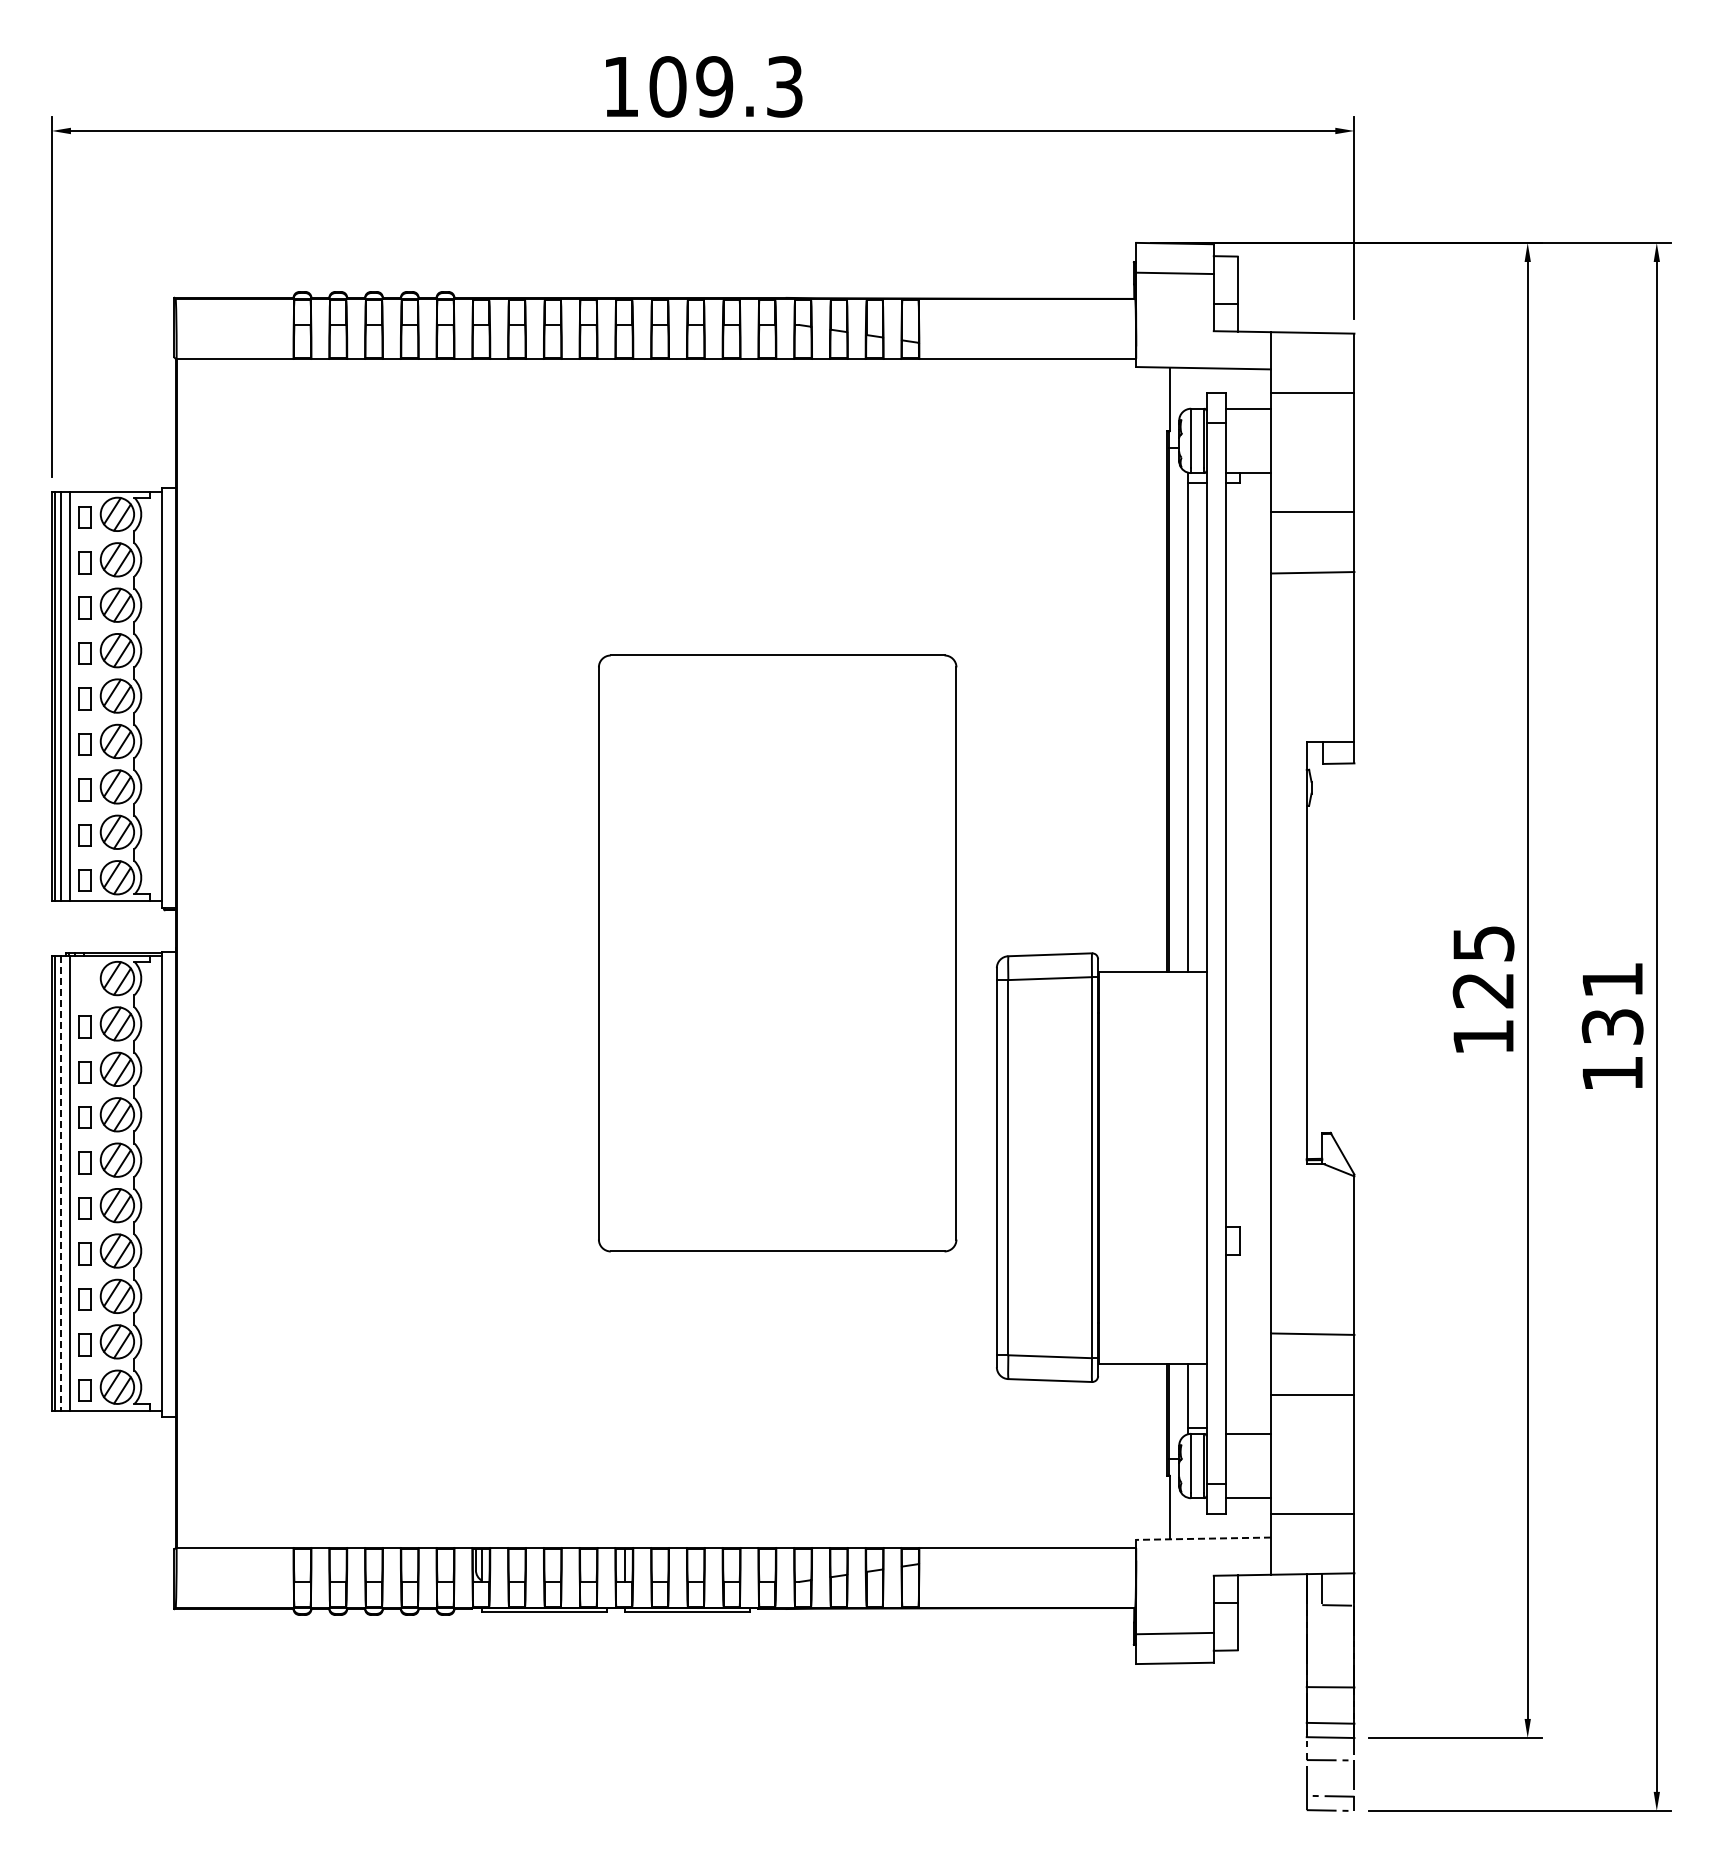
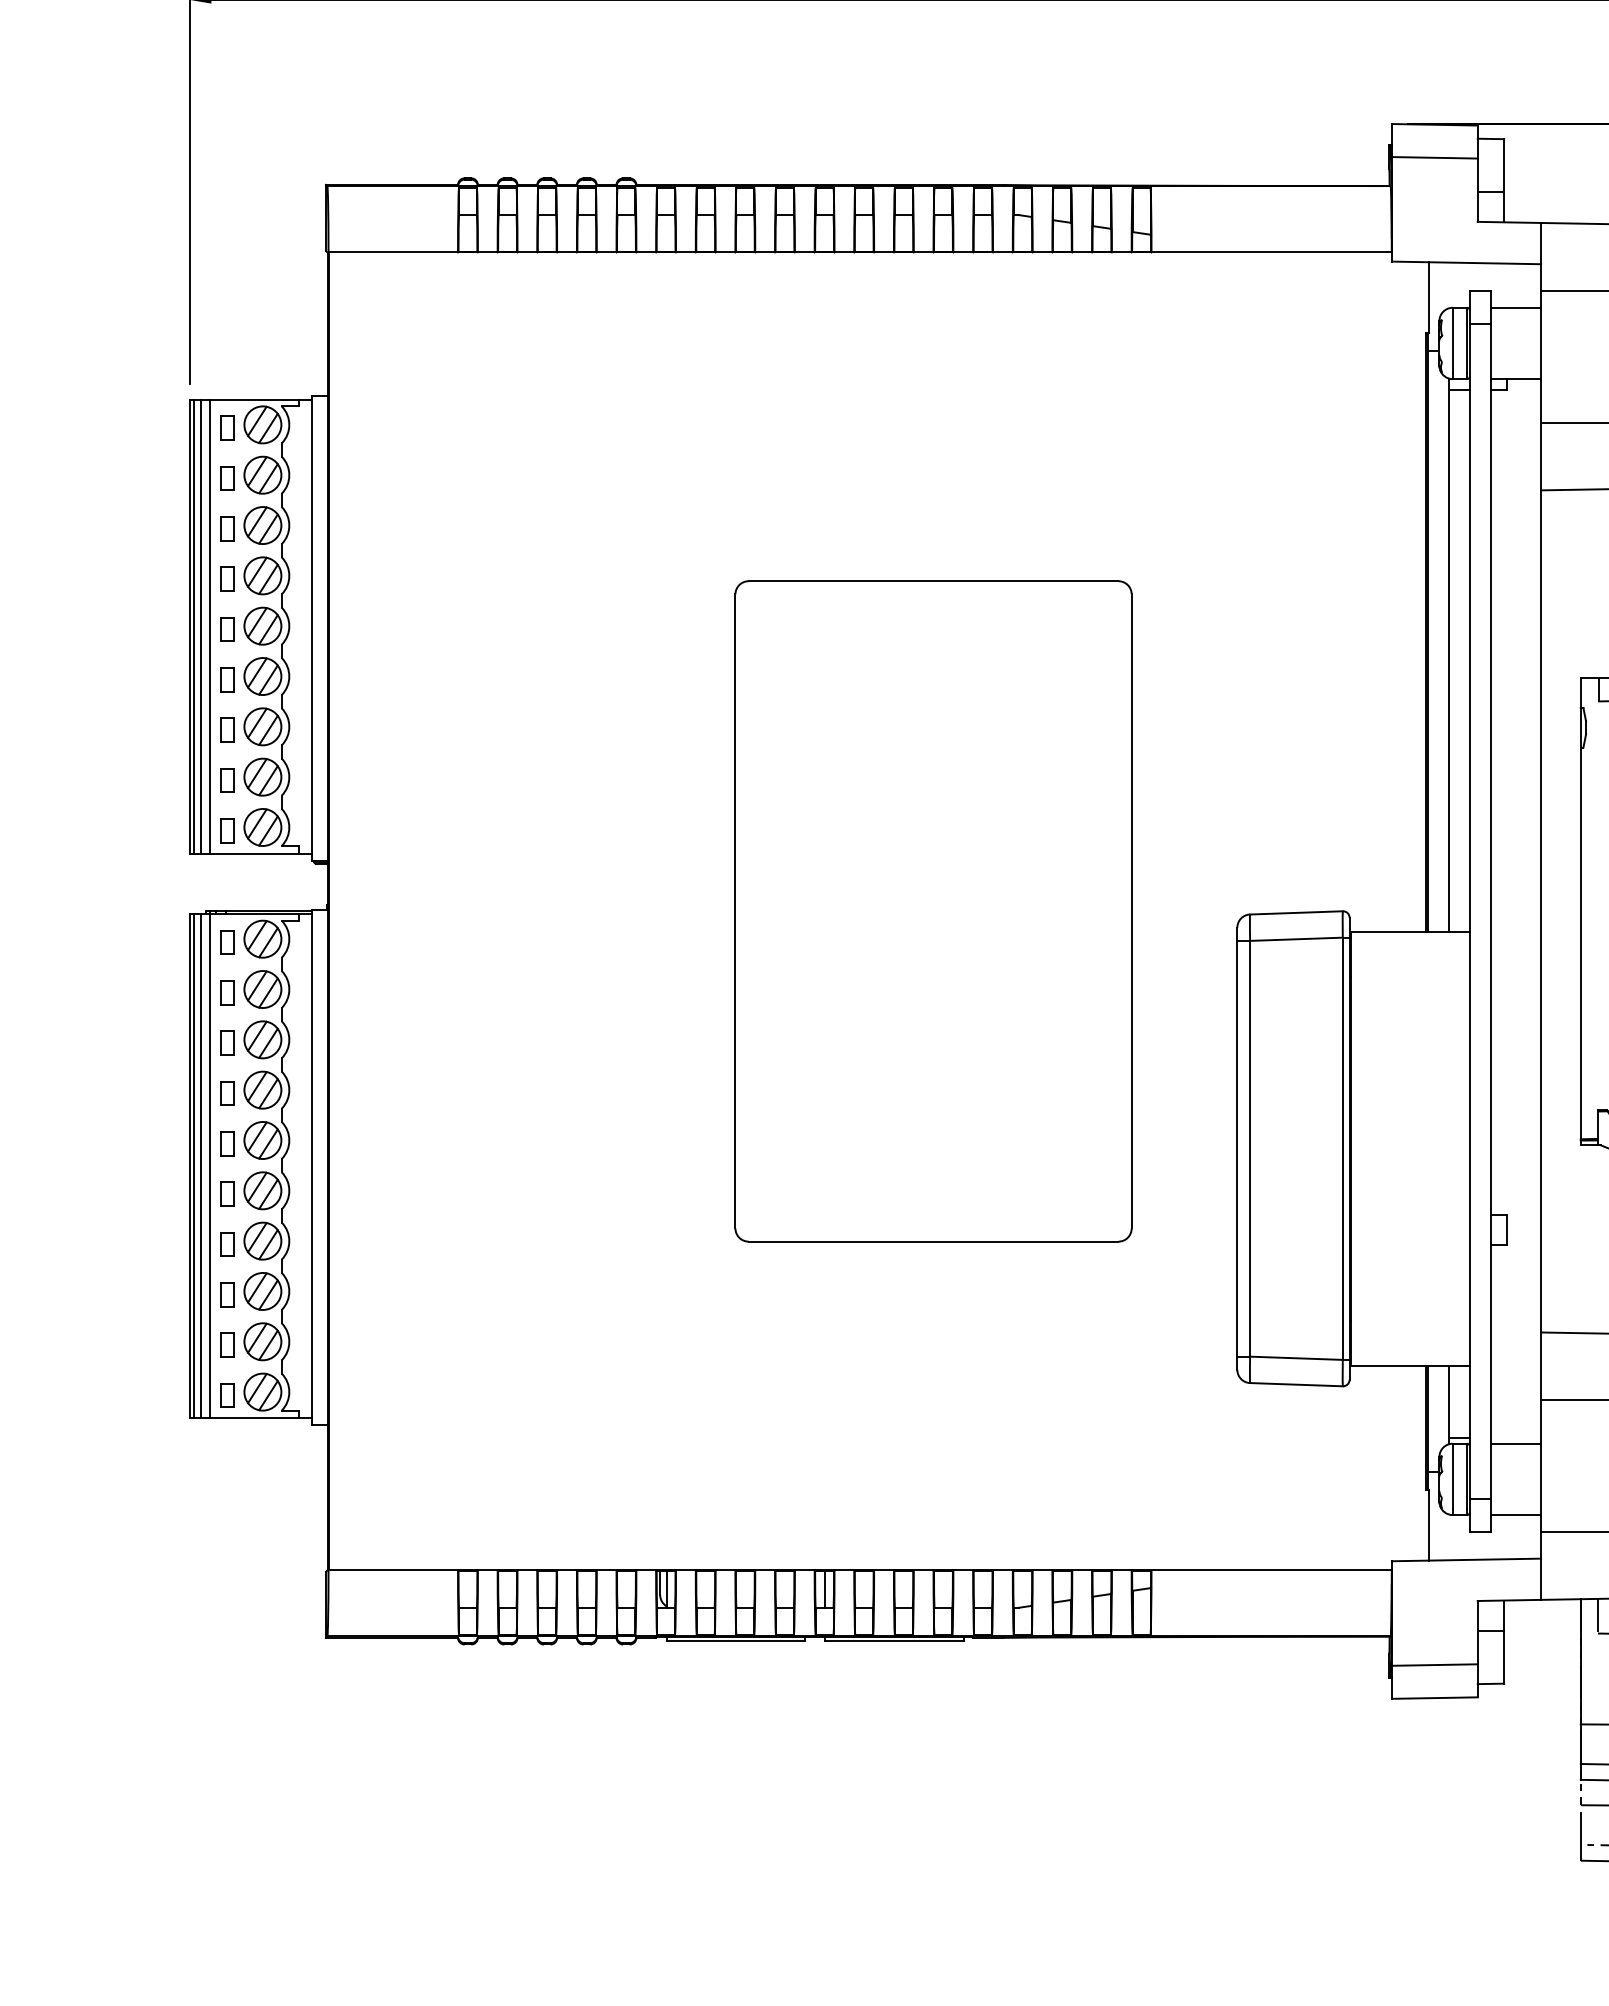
part: (777, 953) -> (933, 911), moved
part: (84, 981) -> (226, 942), added
line: (61, 1183) -> (200, 1166), dashed -> solid
line: (1203, 1538) -> (1466, 1559), dashed -> solid

